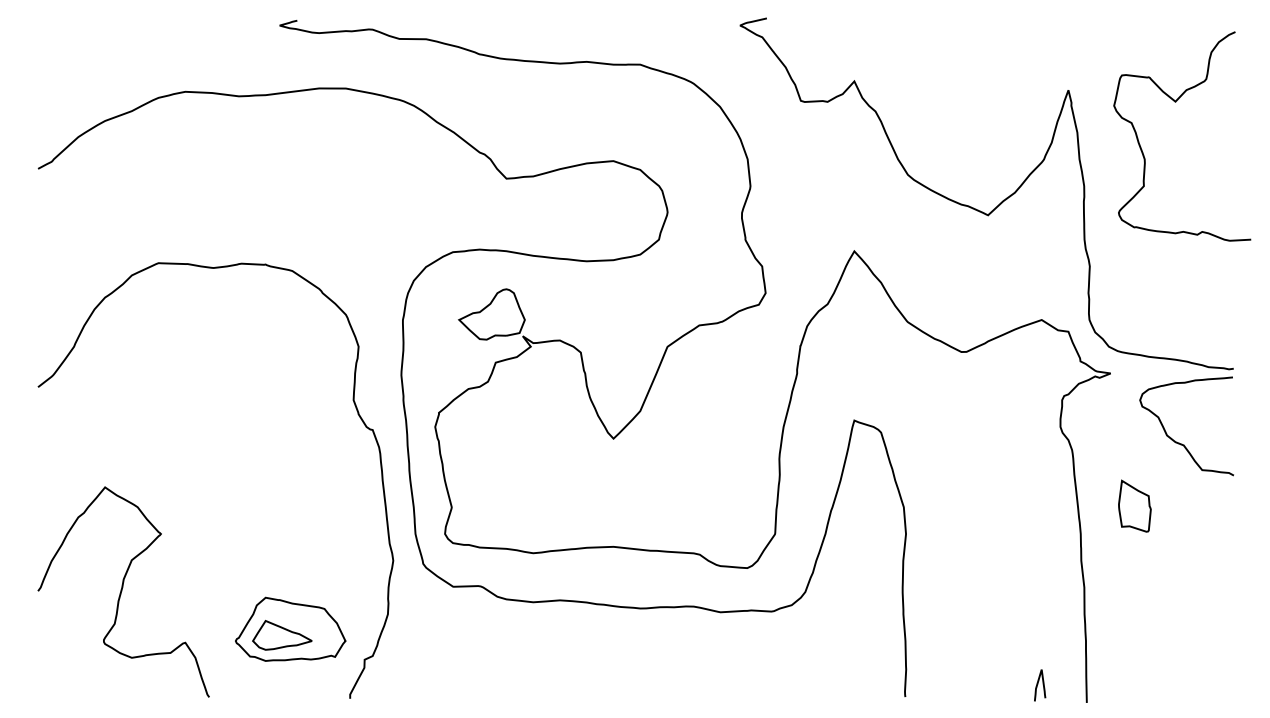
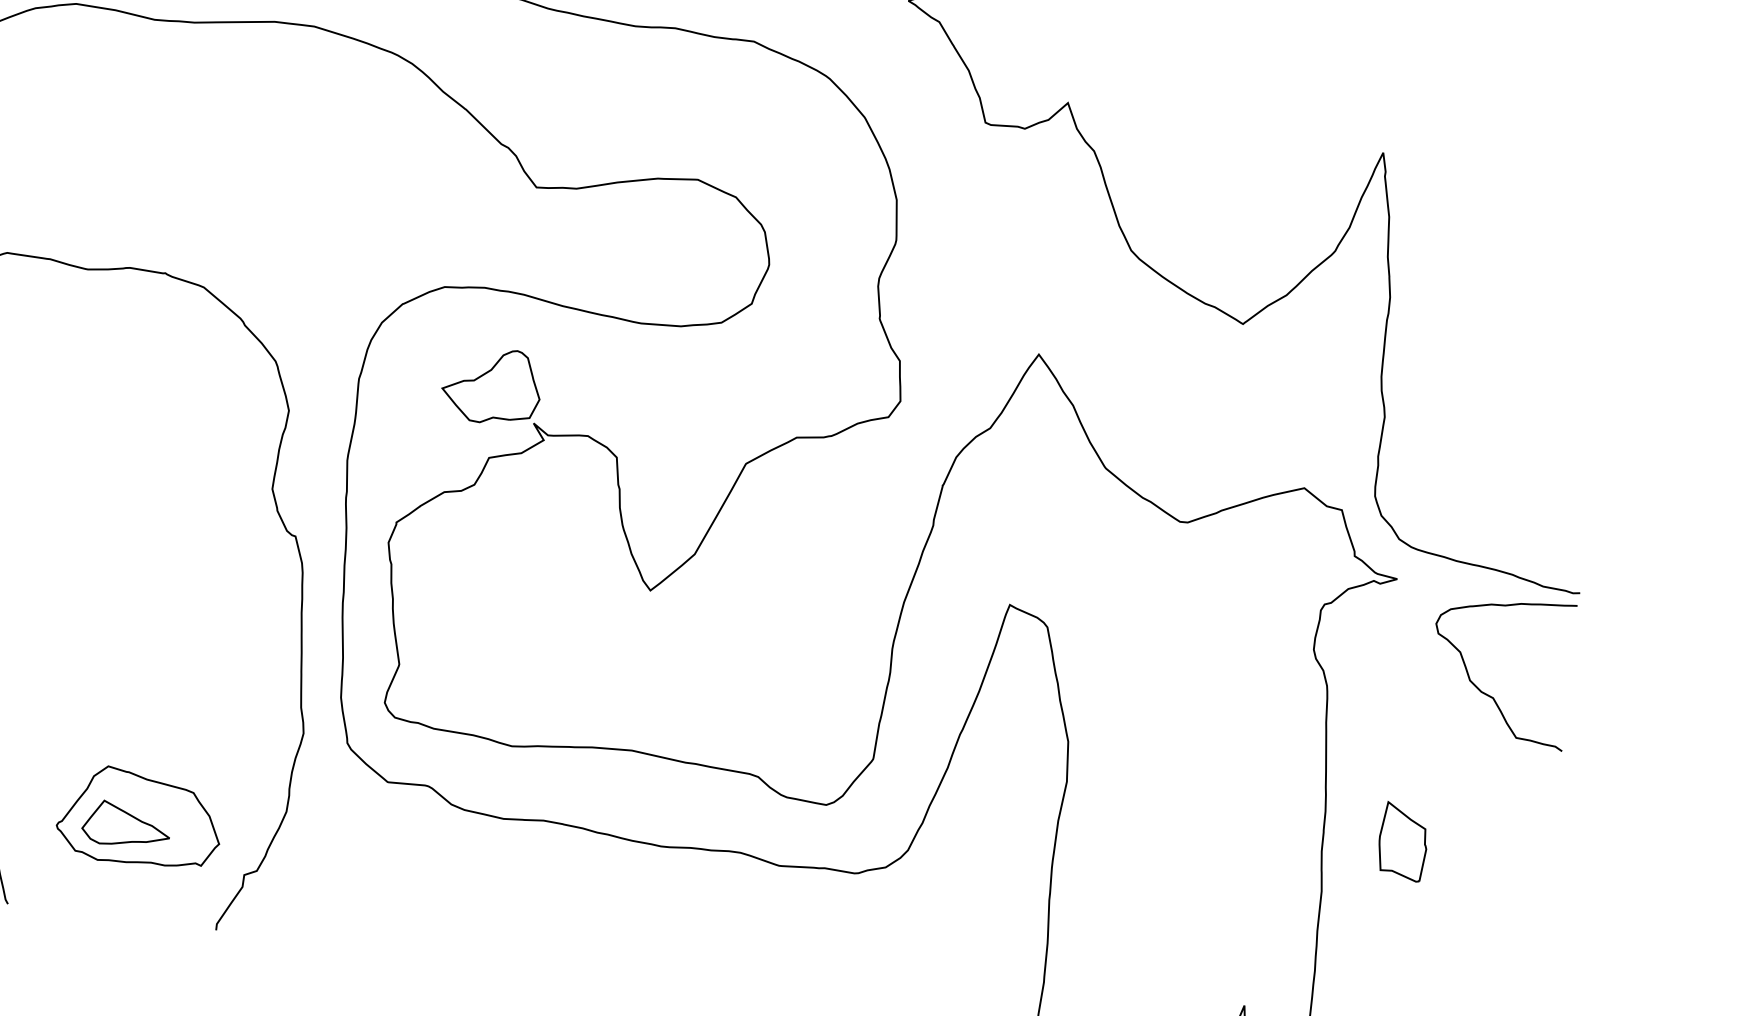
curve: (1176, 102) -> (1541, 189), removed
part: (1134, 505) -> (1402, 840), moved

